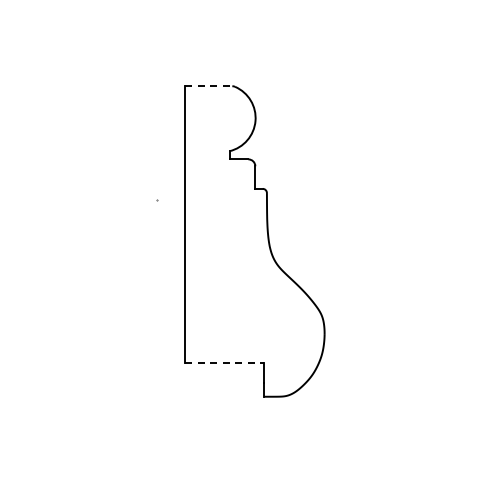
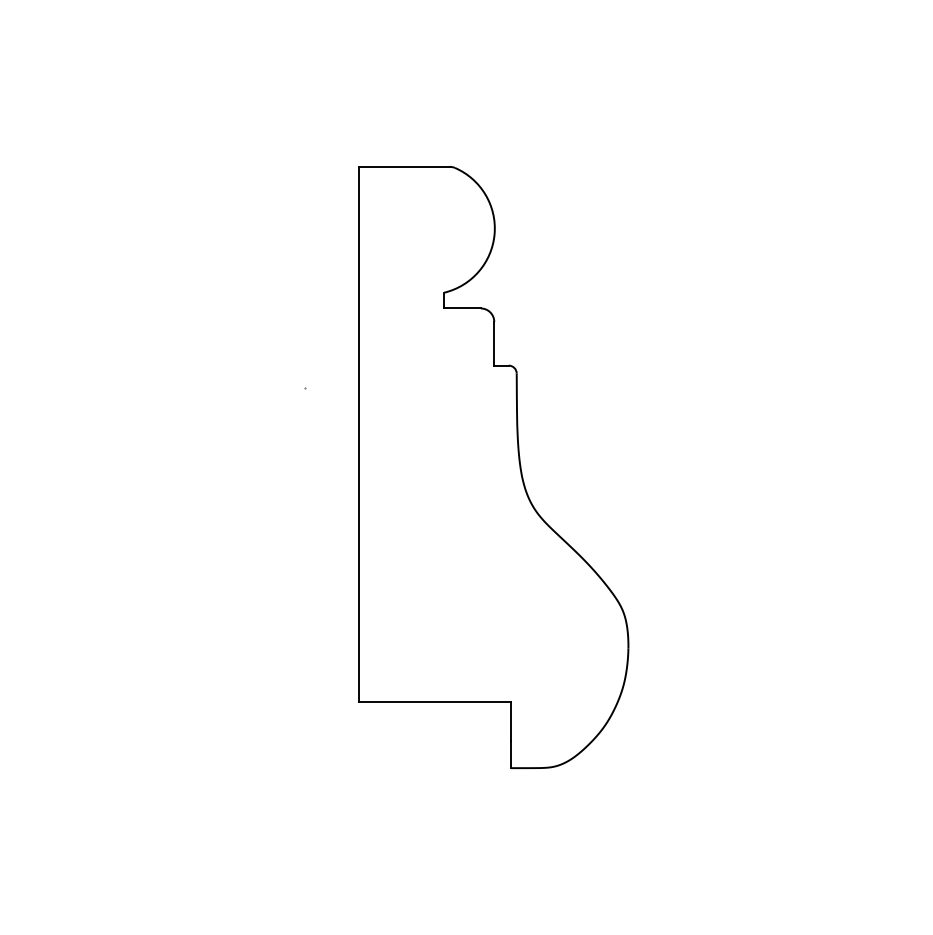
line: (208, 86) -> (403, 167), dashed -> solid
line: (225, 362) -> (436, 701), dashed -> solid

